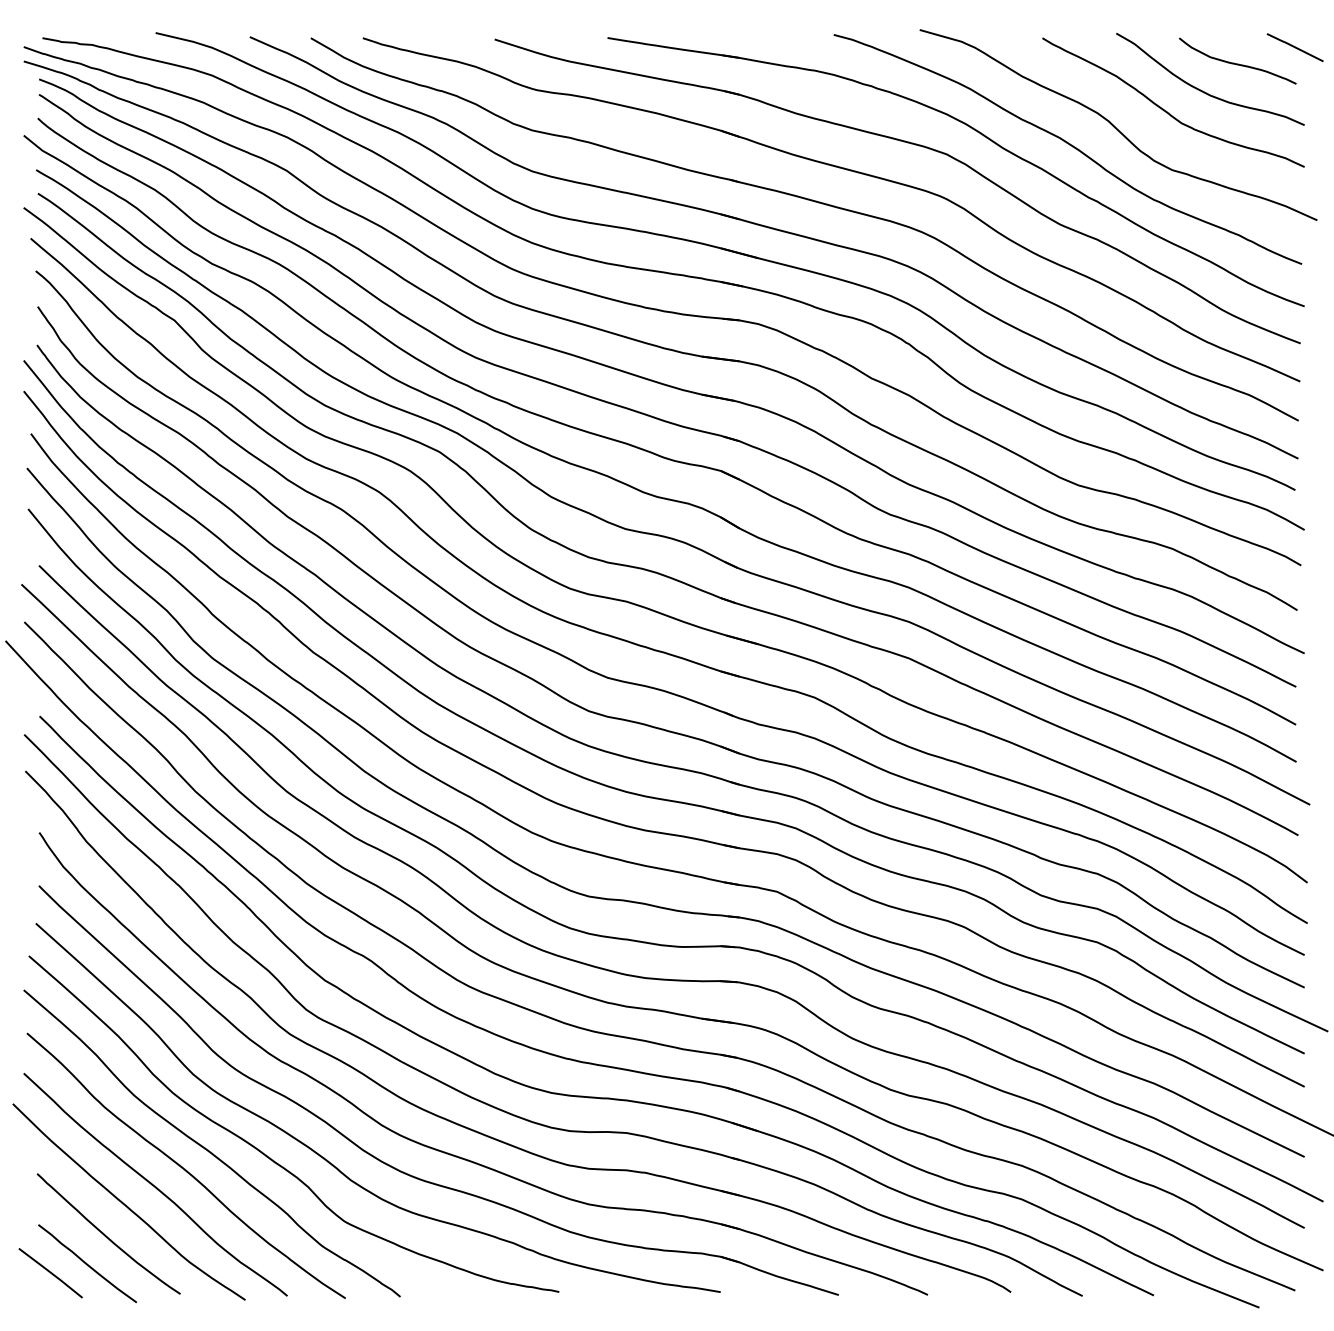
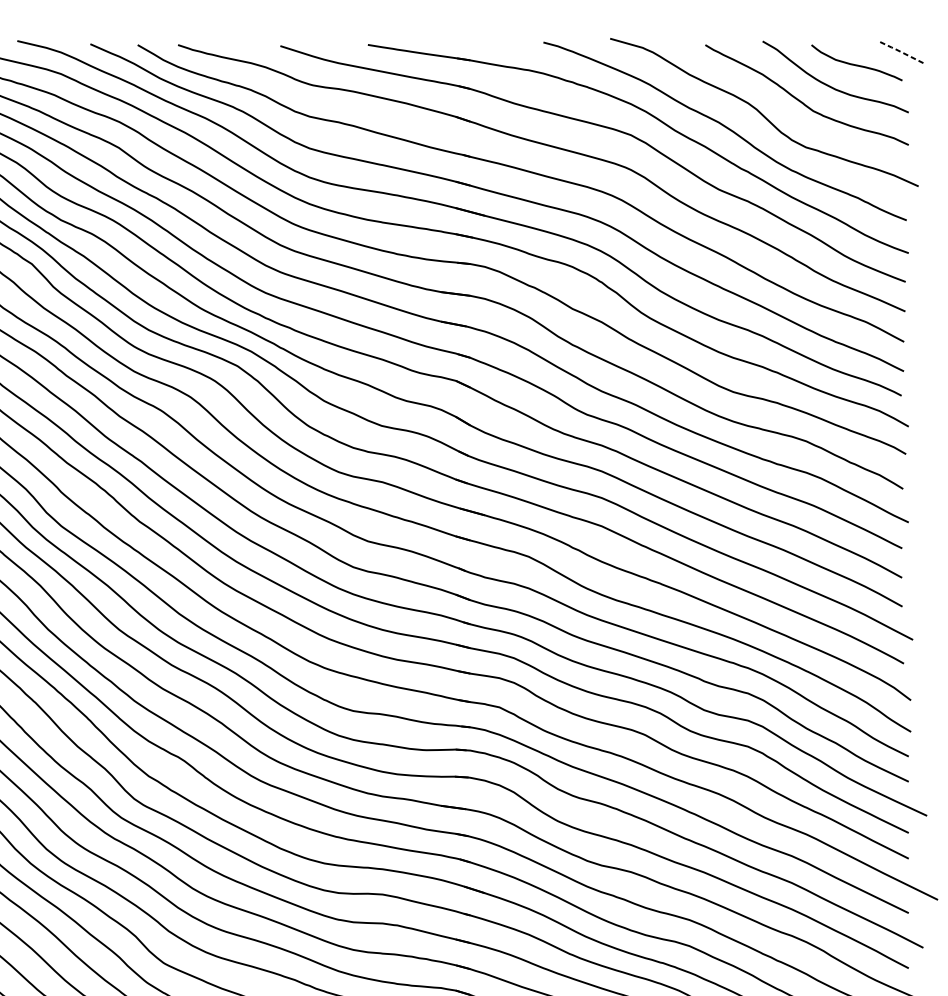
line: (1293, 46) -> (900, 51), solid -> dashed

